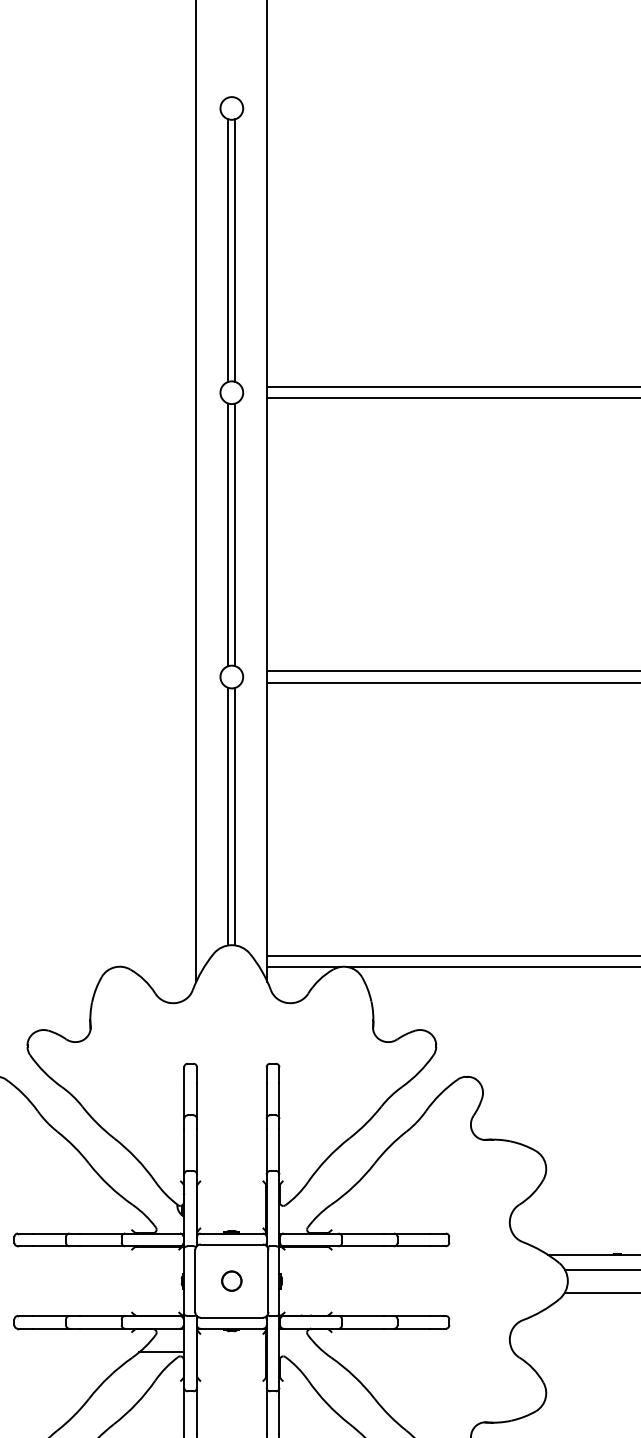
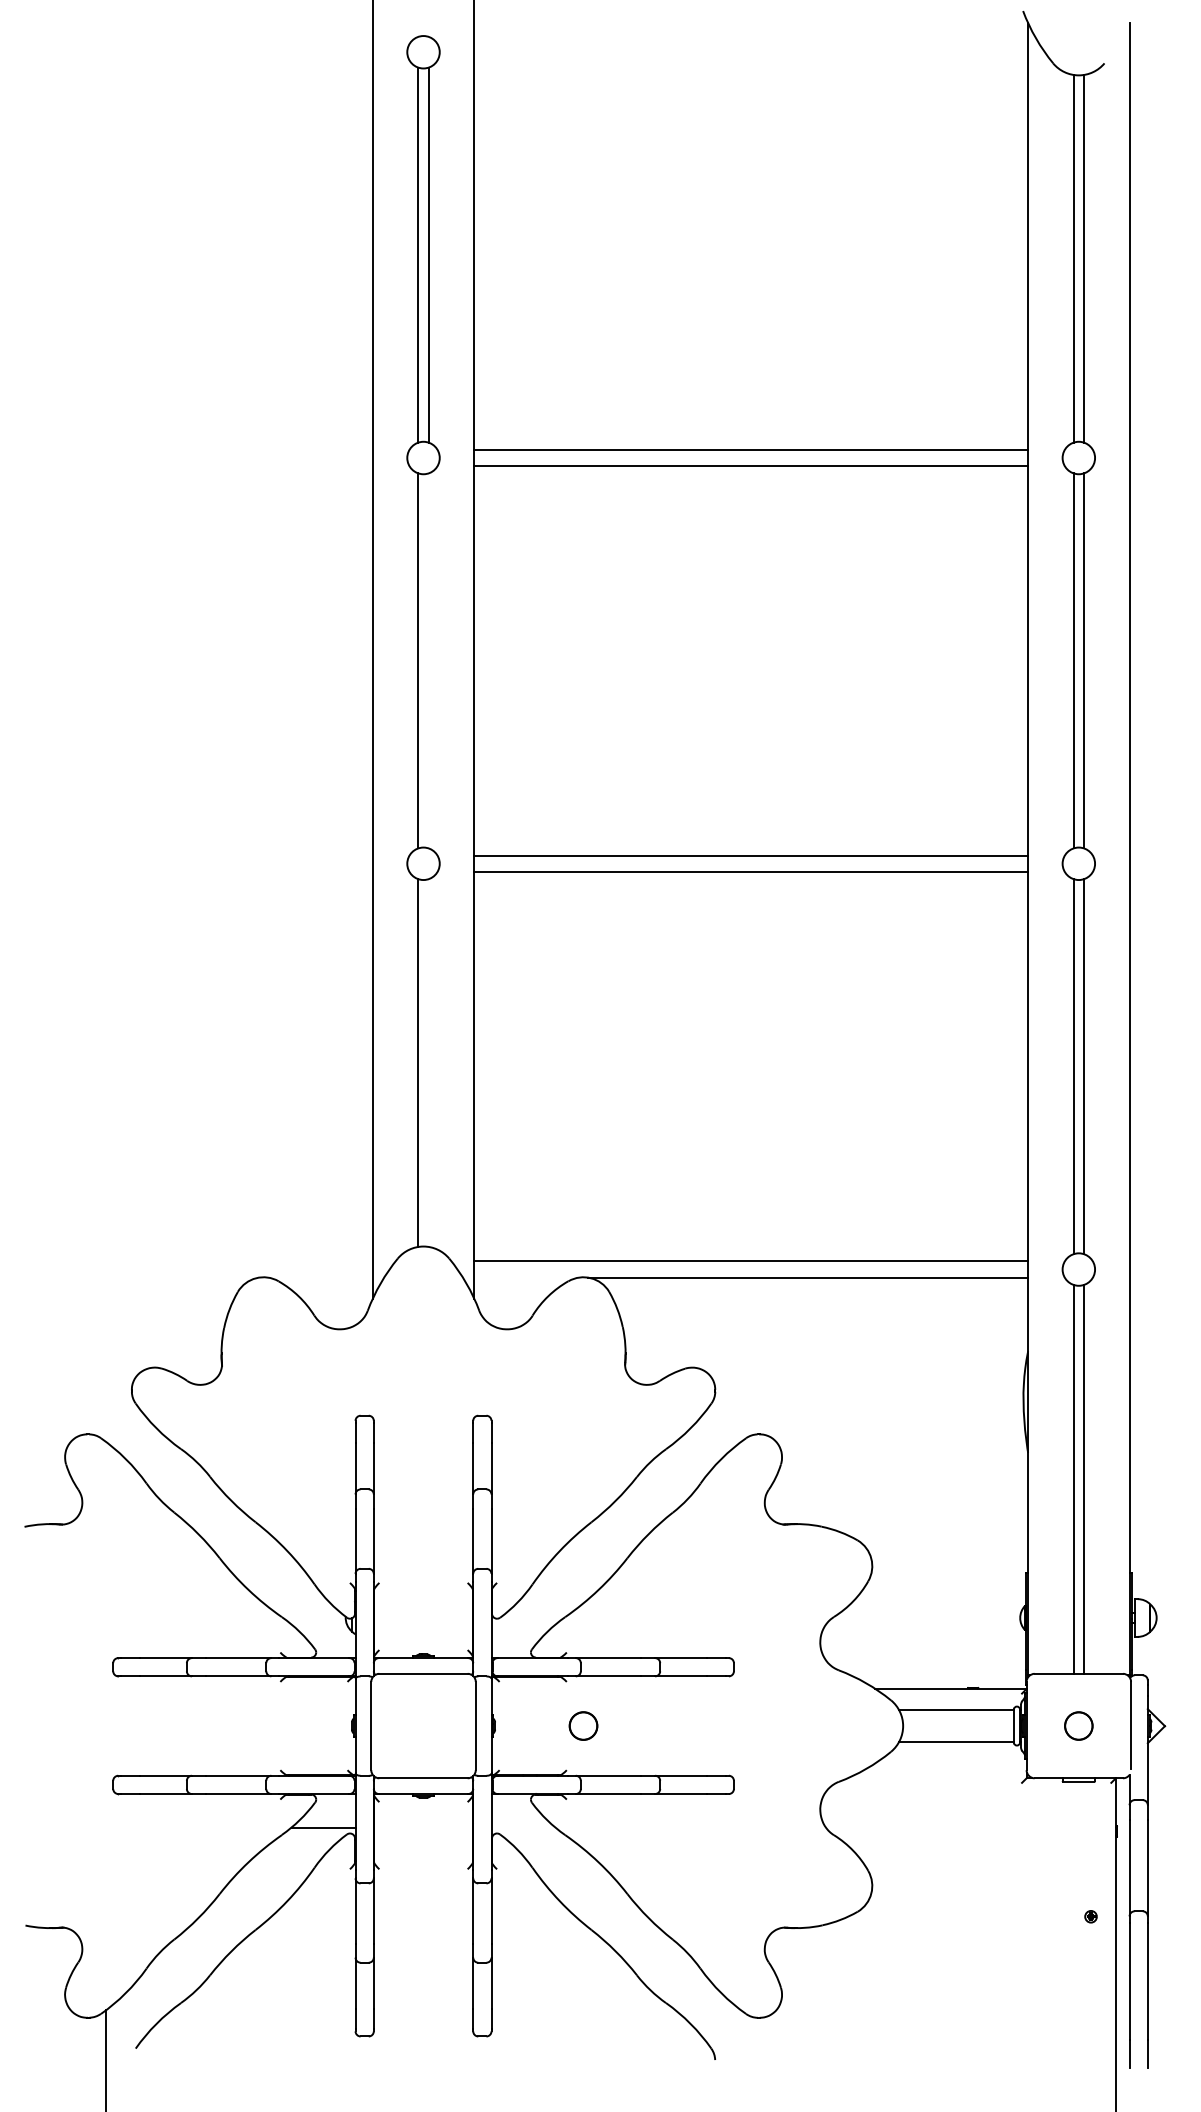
line: (235, 534) -> (428, 660), removed
line: (235, 816) -> (428, 1062), removed
line: (303, 966) -> (526, 1277), removed
part: (231, 1280) -> (583, 1725), moved

